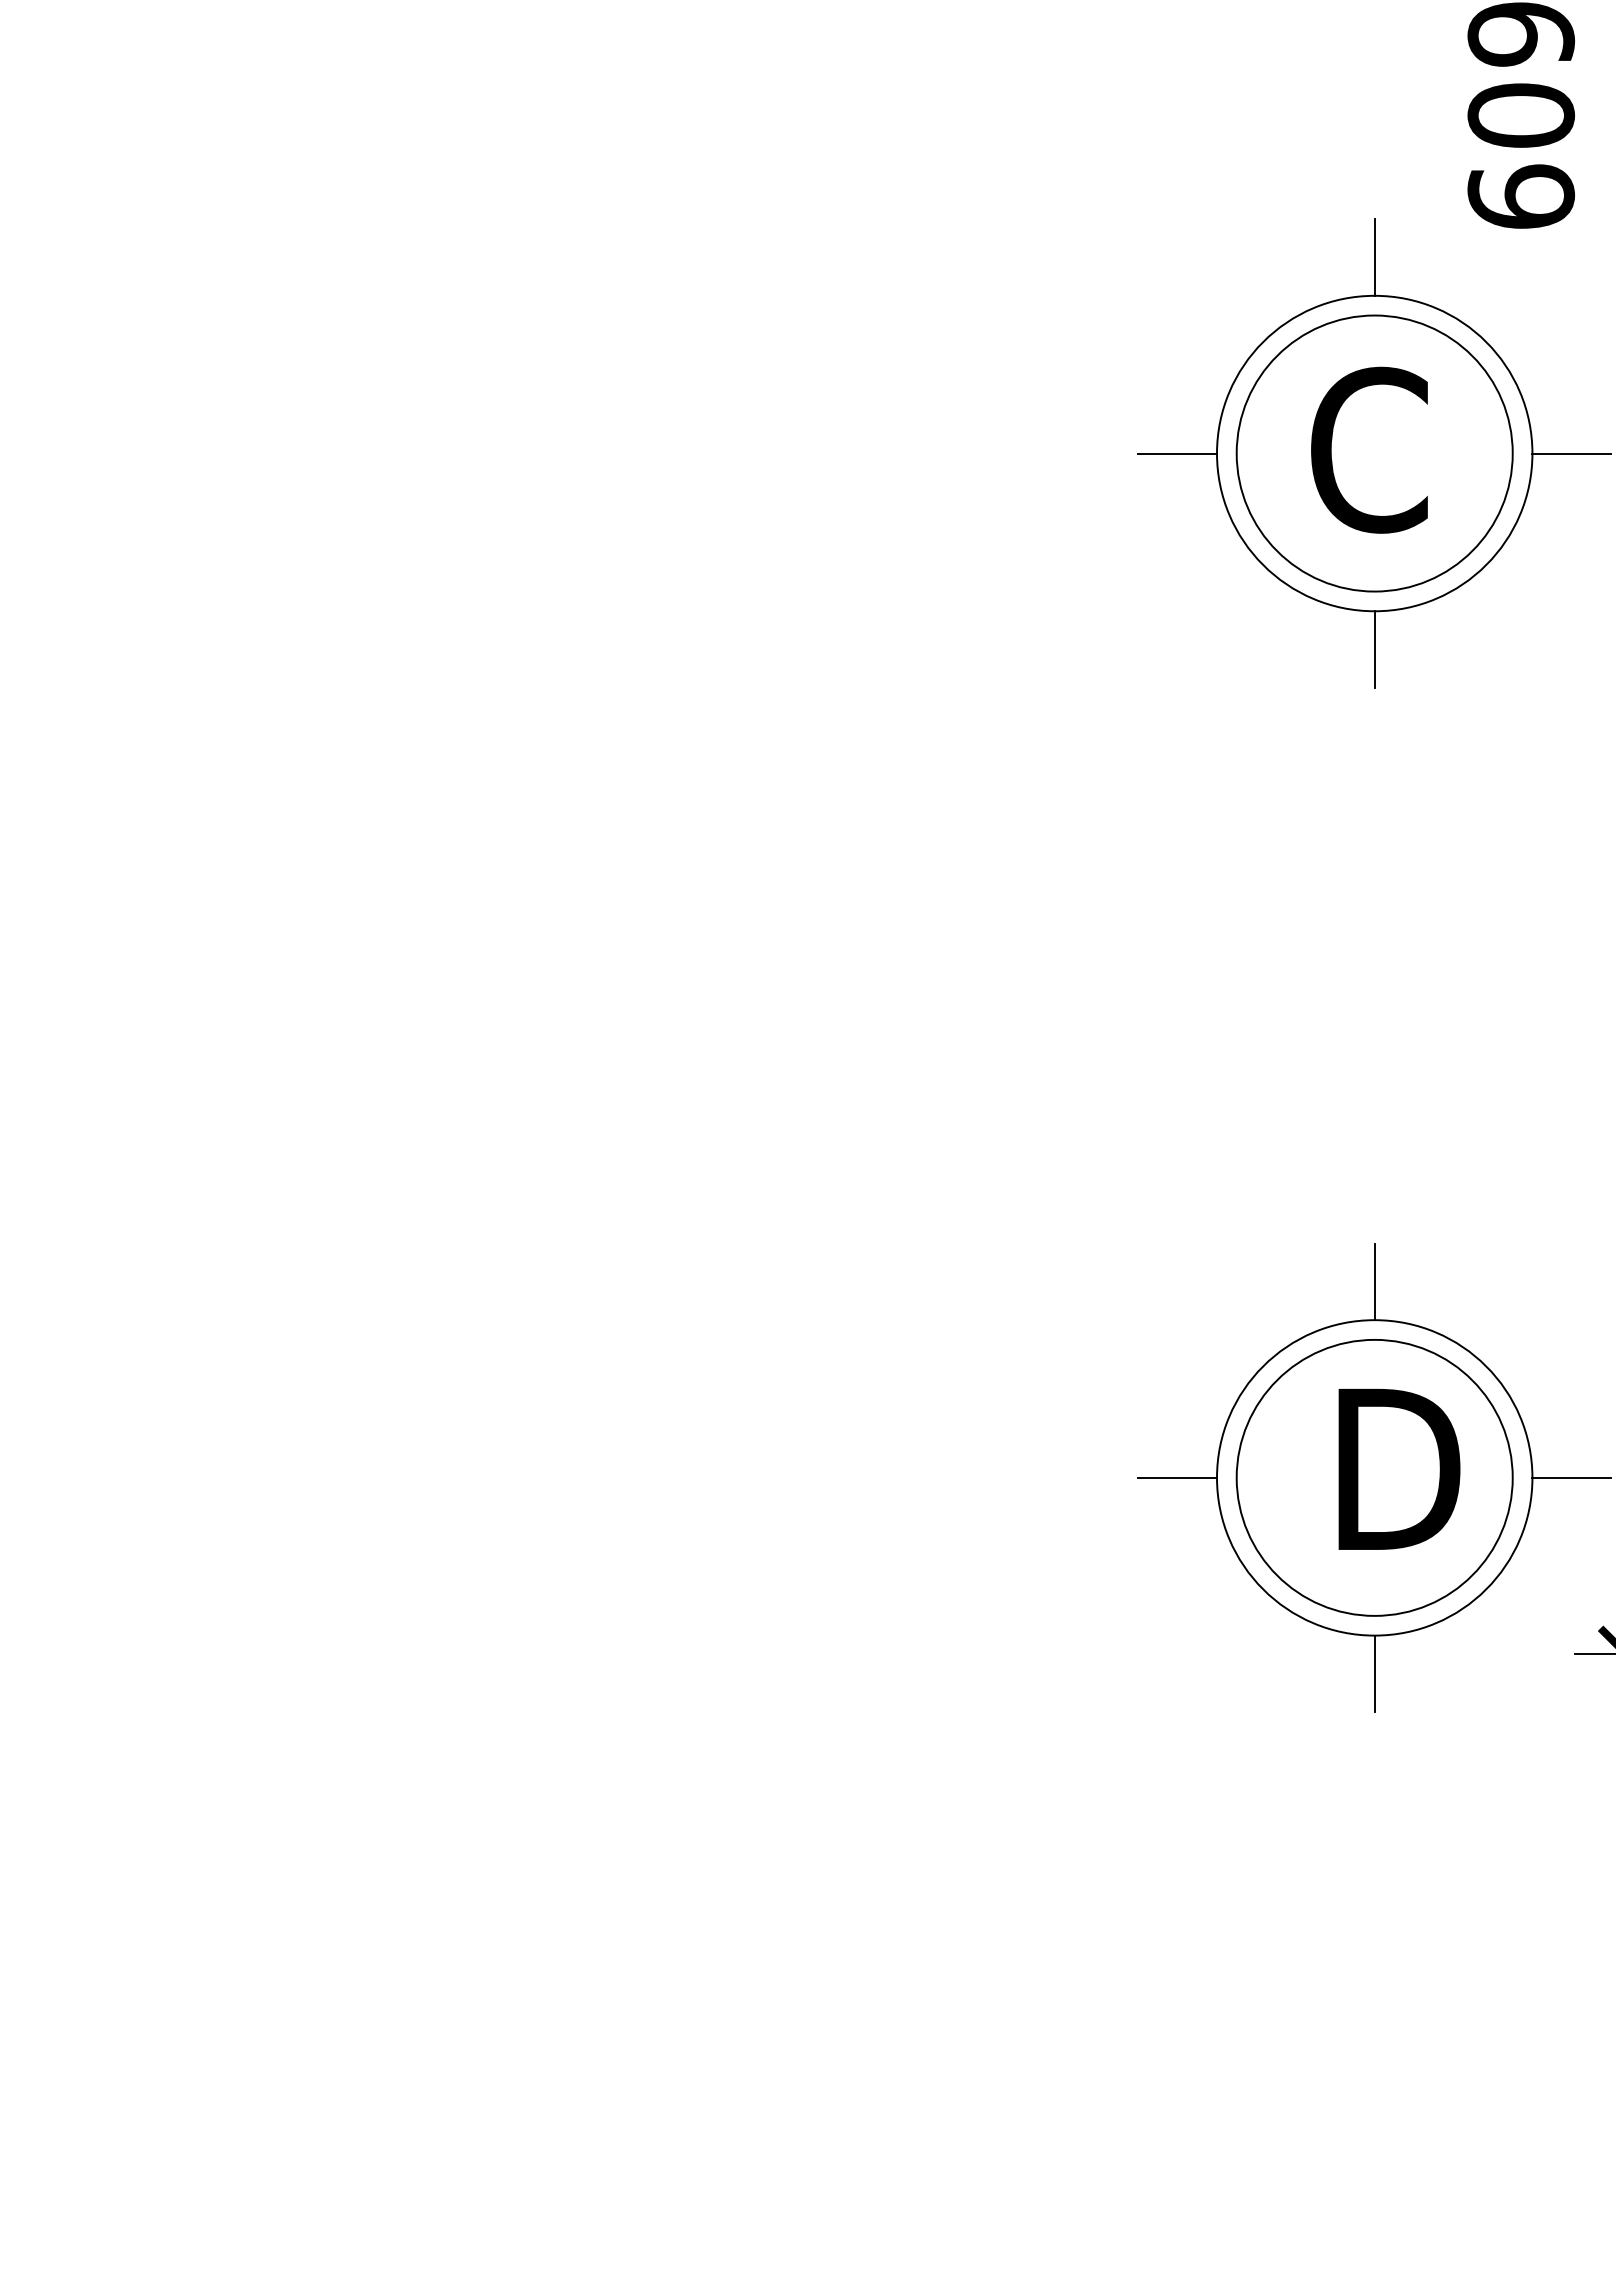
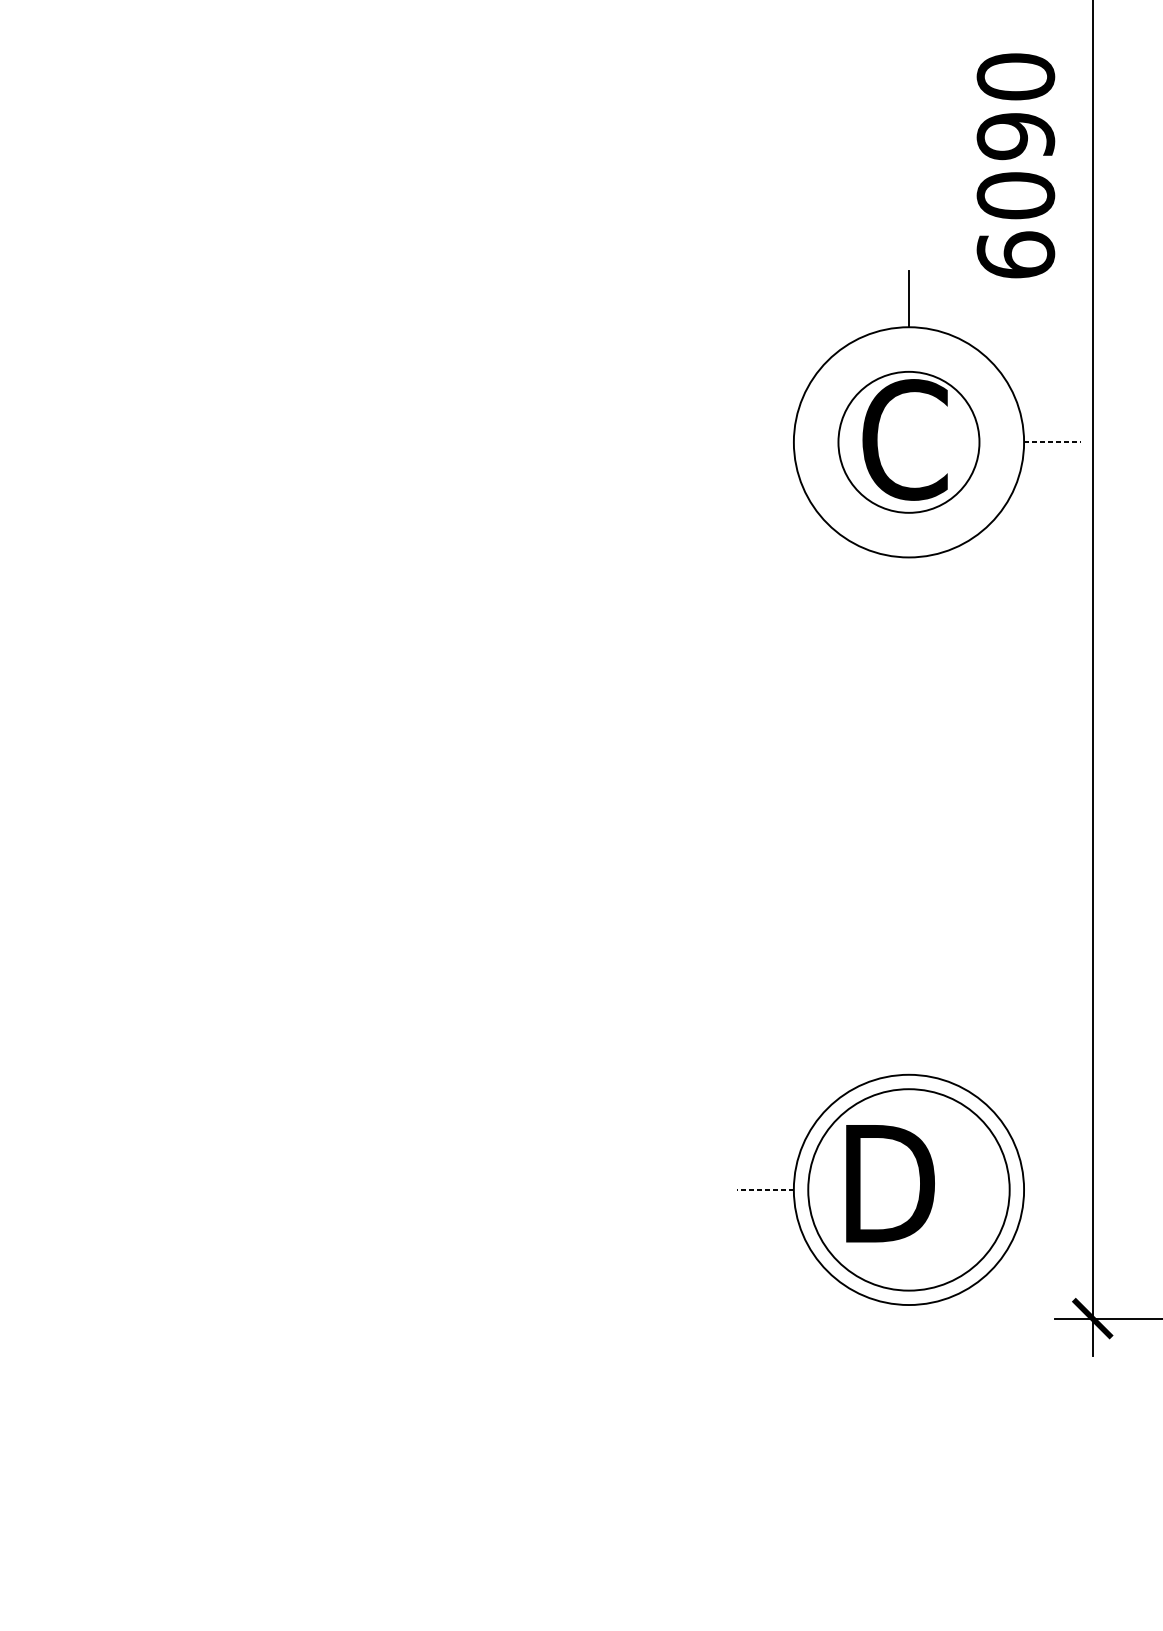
line: (1177, 453) -> (765, 442), removed
circle: (1374, 453) -> (908, 442), size x0.7
line: (1572, 453) -> (1053, 442), solid -> dashed
line: (1374, 649) -> (908, 585), removed
line: (1374, 1281) -> (908, 1046), removed
text: (1399, 1469) -> (890, 1183), moved
line: (1177, 1477) -> (765, 1189), solid -> dashed
line: (1571, 1477) -> (1052, 1189), removed
line: (1374, 1673) -> (908, 1332), removed

